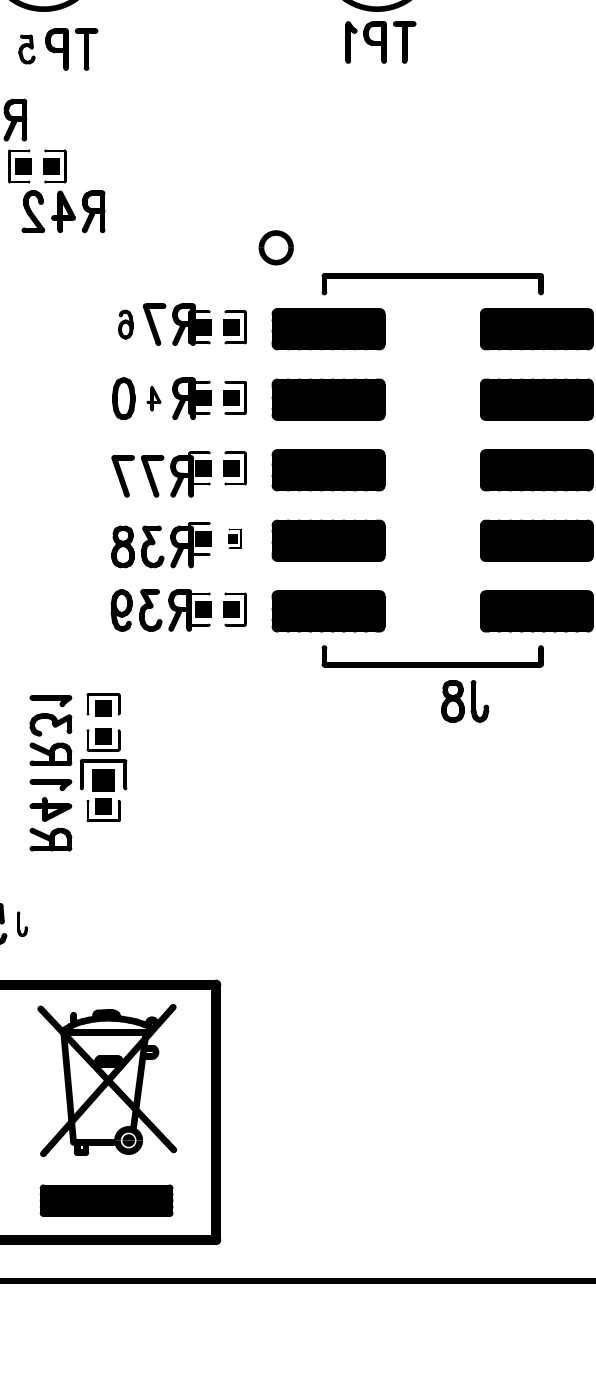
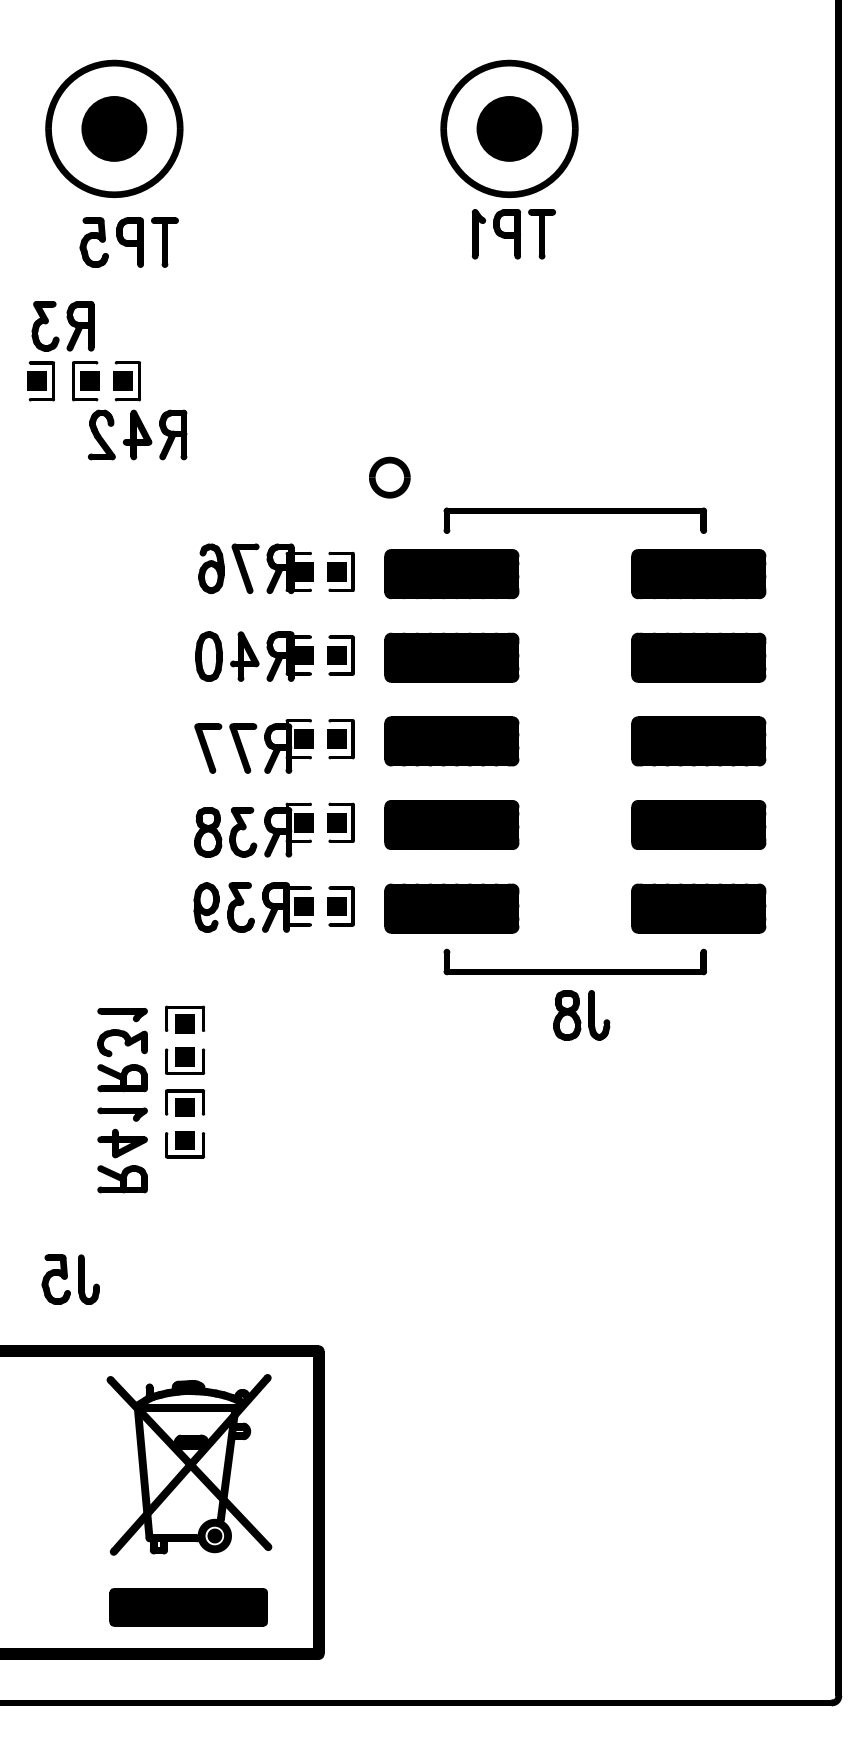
part: (26, 49) -> (93, 242), size x1.43
part: (125, 324) -> (211, 568), size x1.43
part: (153, 398) -> (244, 656), size x1.67
part: (234, 538) -> (340, 822), size x1.67
part: (464, 701) -> (581, 1015), moved
part: (103, 774) -> (184, 1102), size x0.71
part: (22, 924) -> (88, 1279), size x1.67

